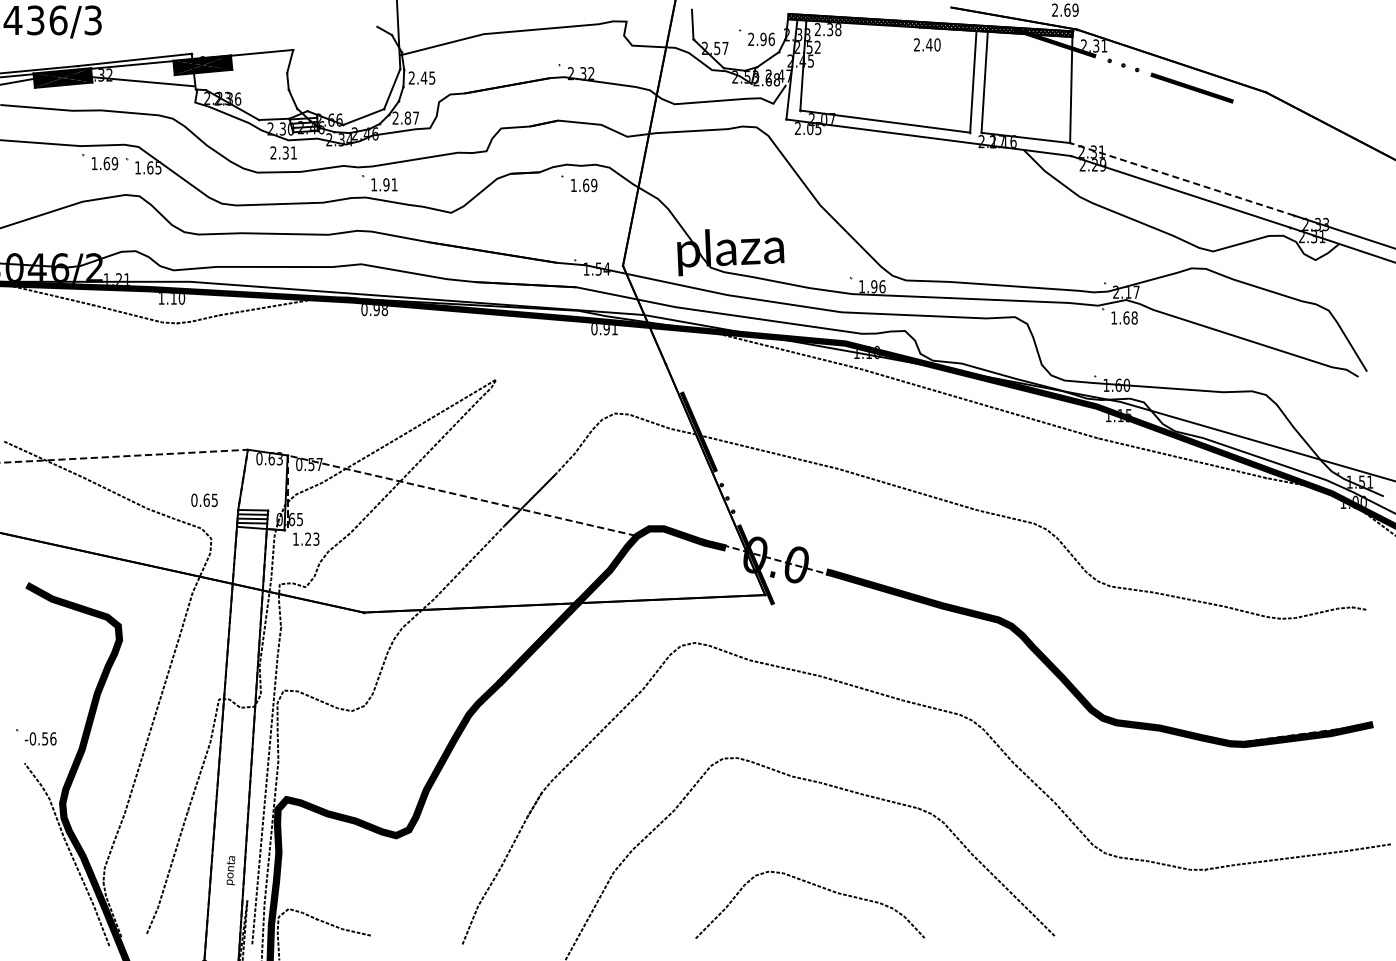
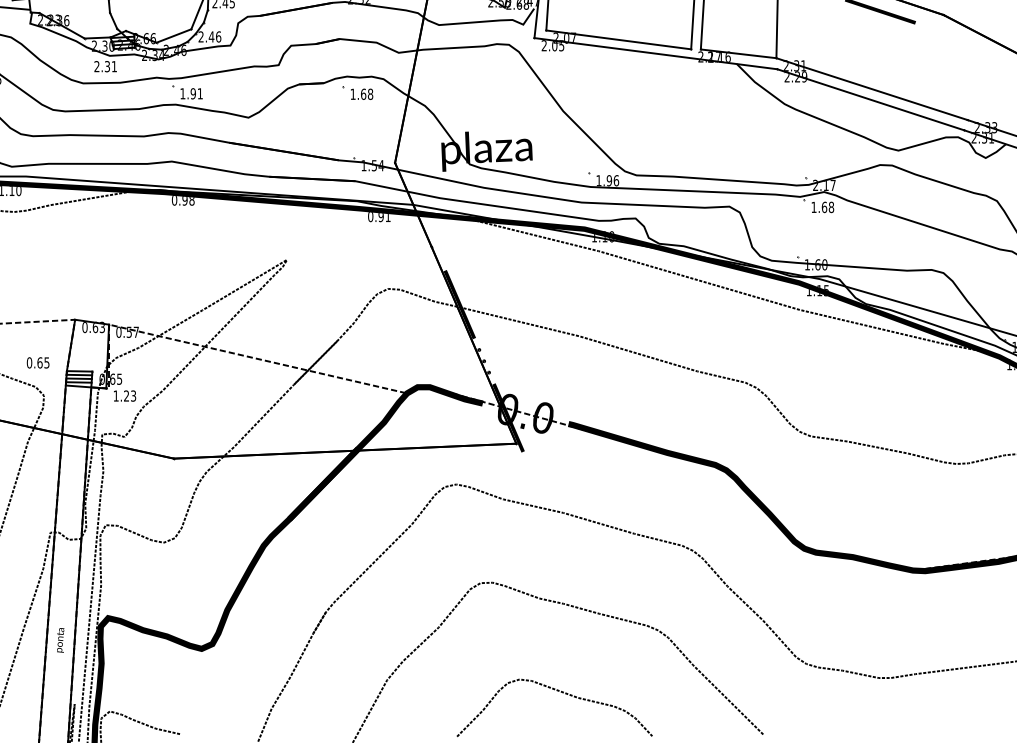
text: (411, 117) -> (214, 36), 2.87 -> 2.46
line: (1182, 179) -> (872, 89), dashed -> solid
text: (594, 185) -> (370, 94), 1.69 -> 1.68
text: (230, 870) -> (60, 640), moved

